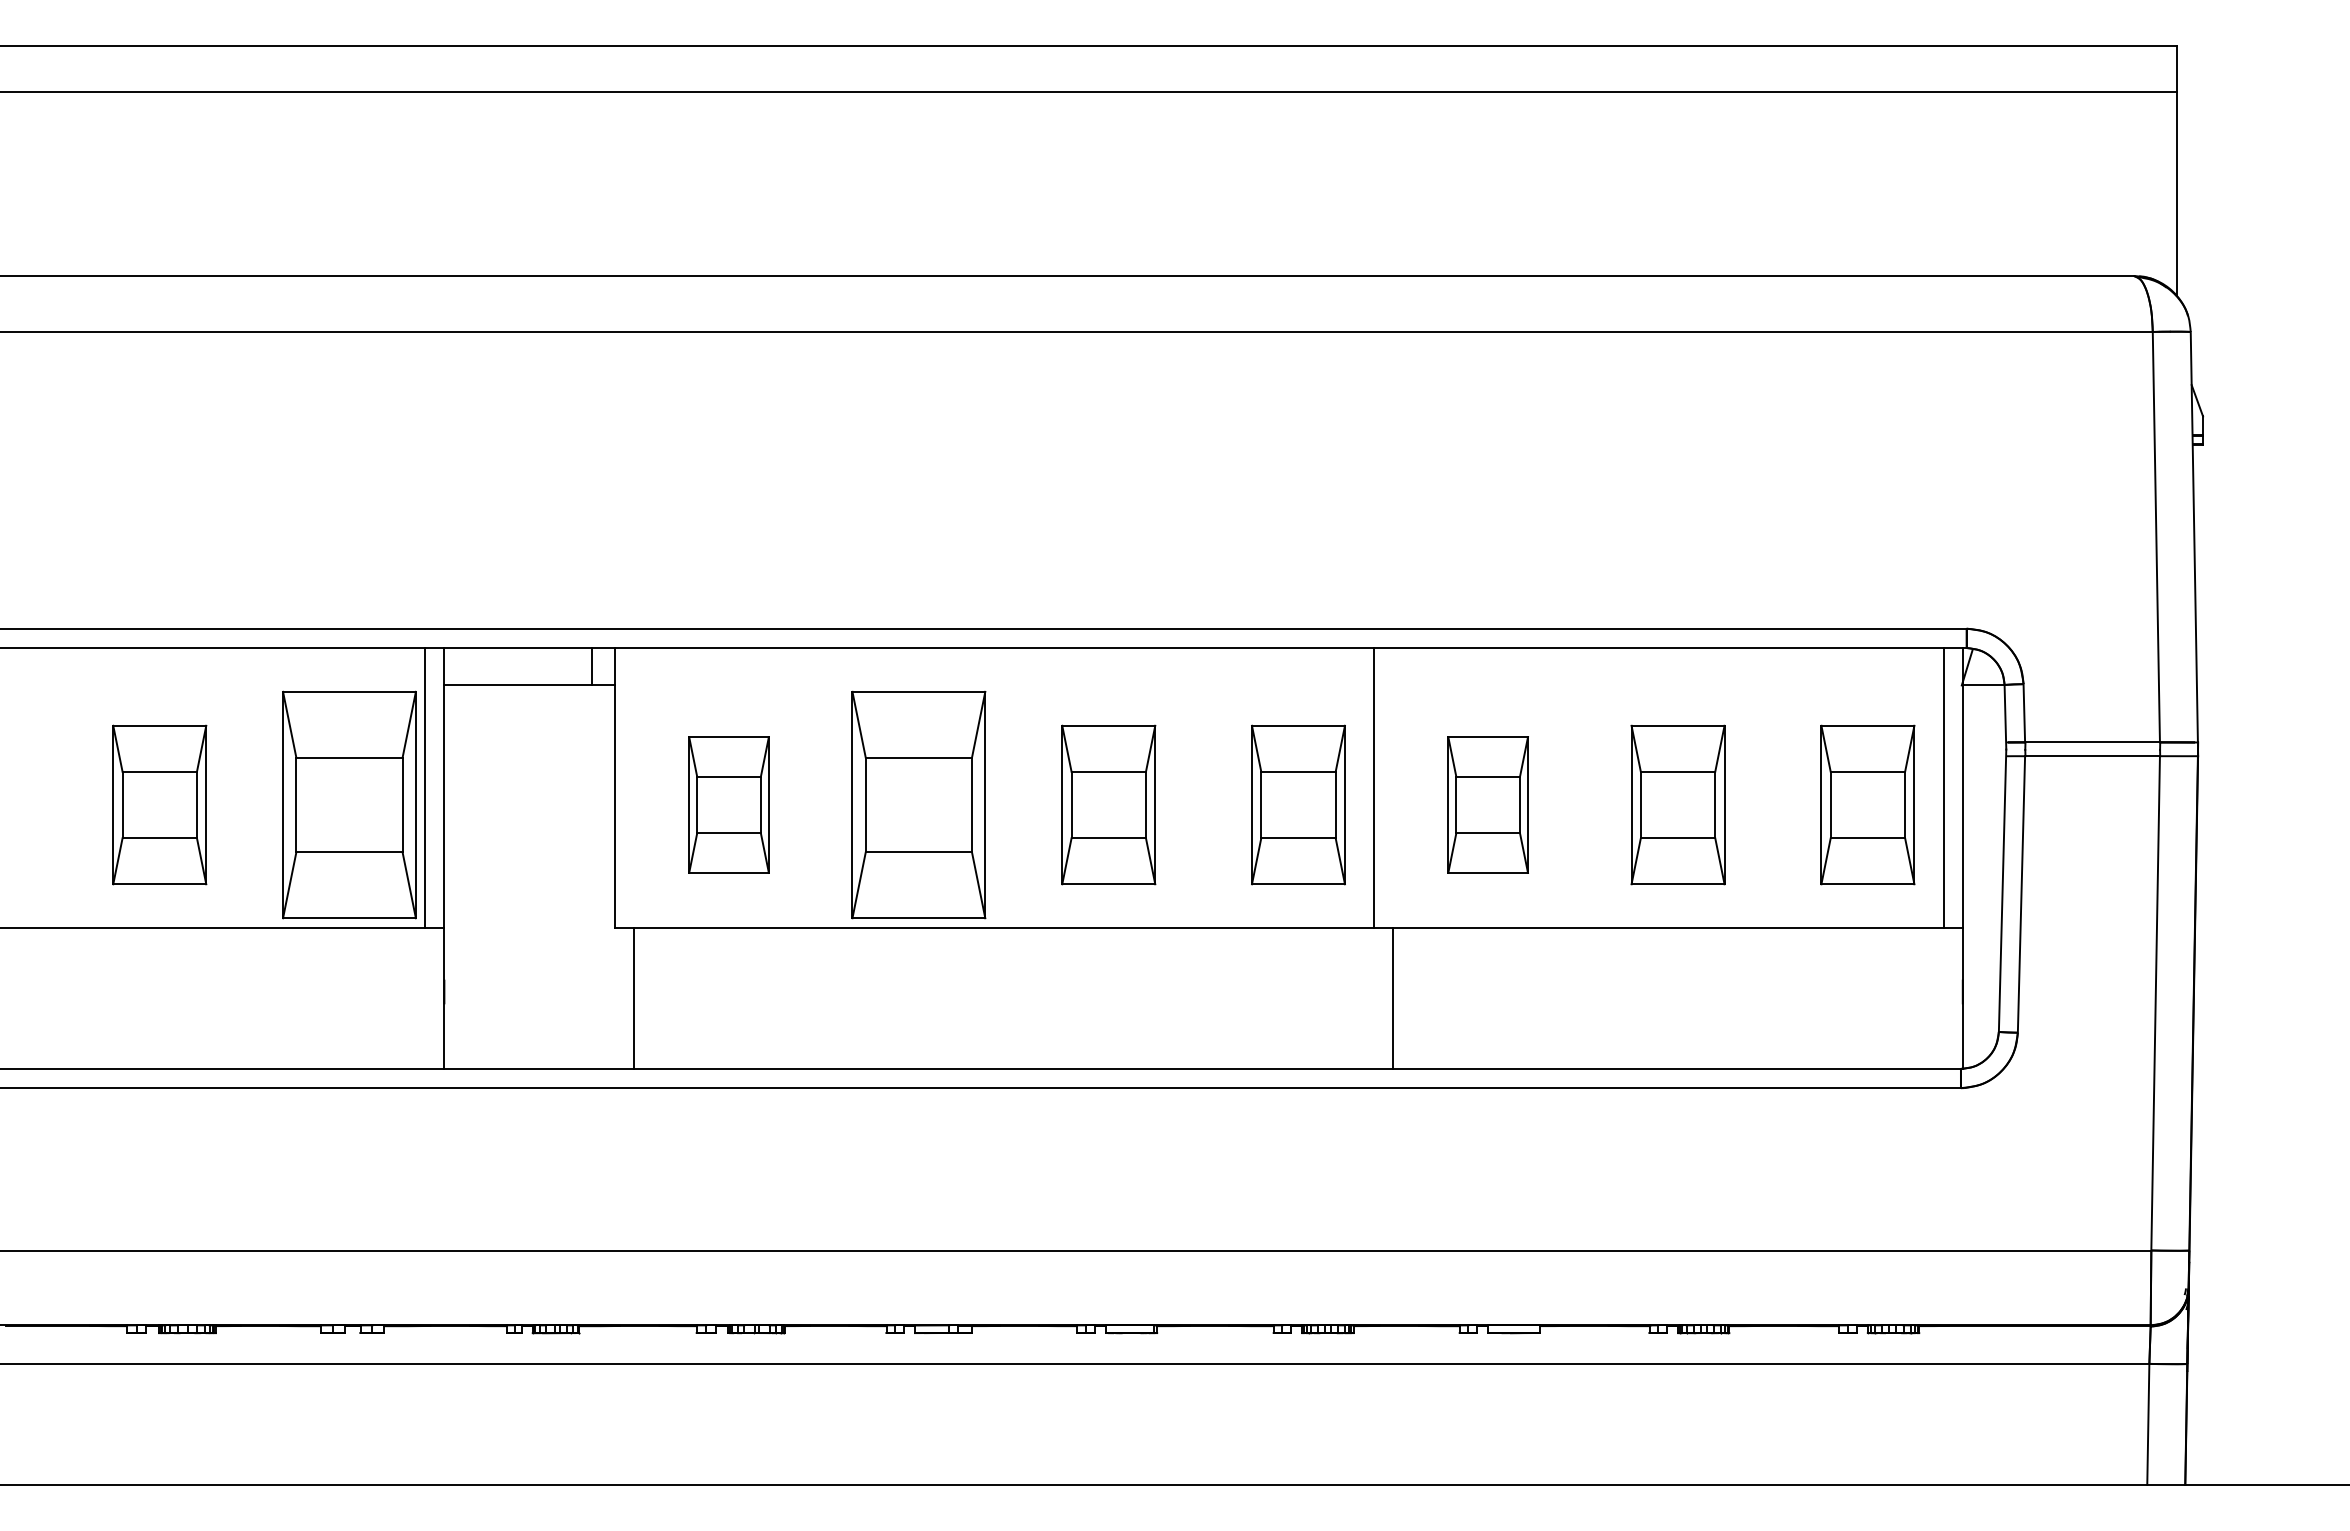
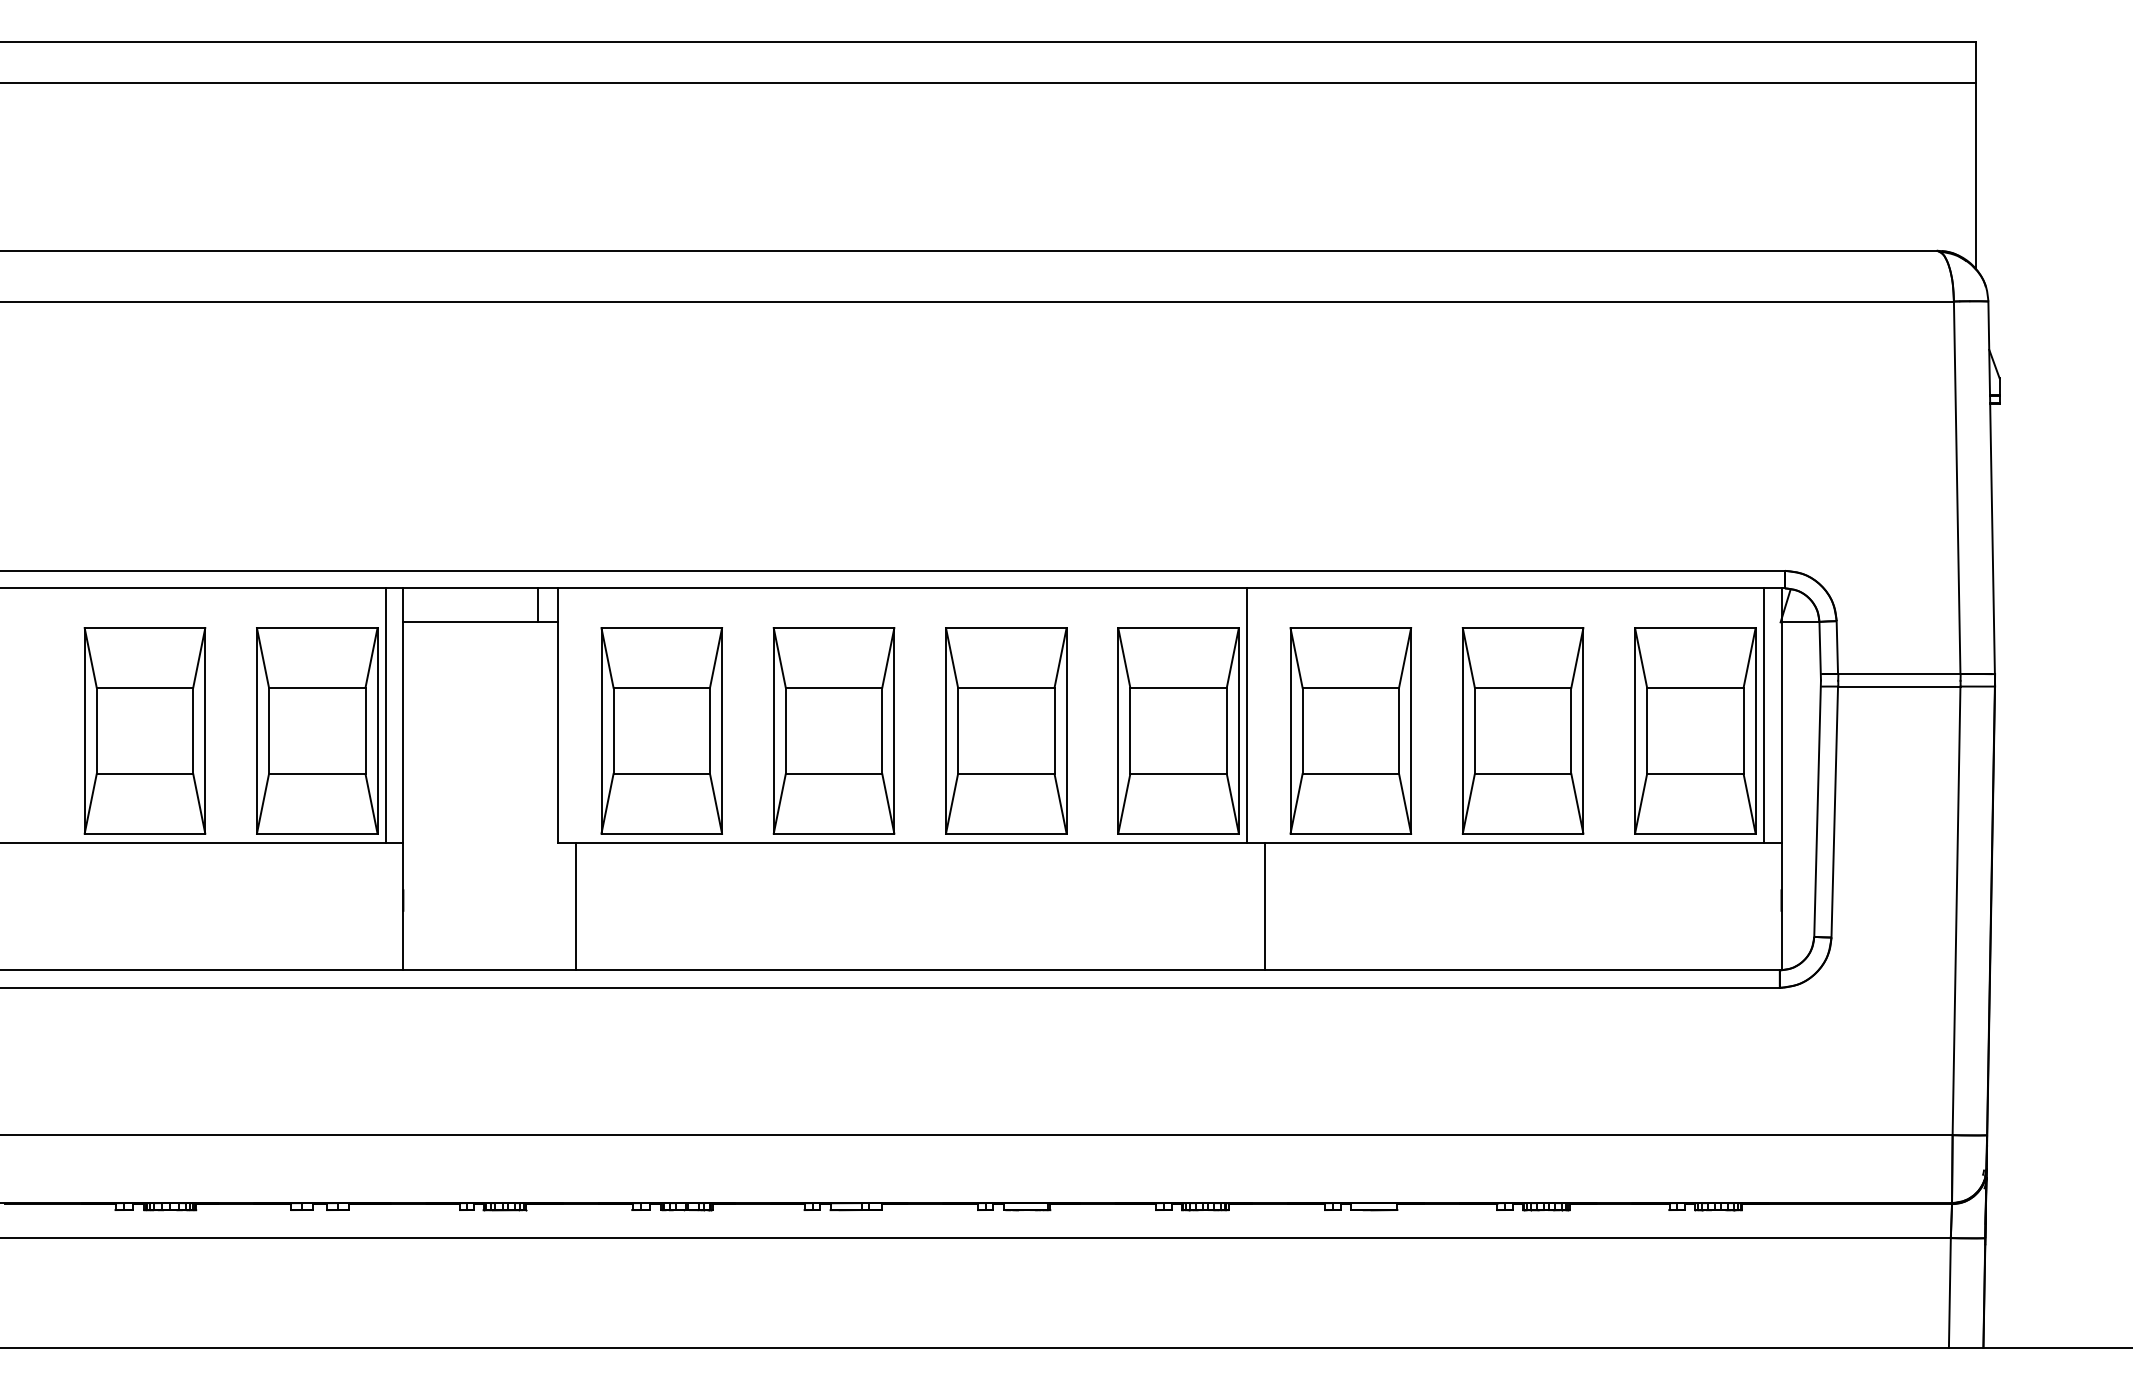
part: (159, 804) -> (144, 730), size x1.43
part: (728, 804) -> (661, 730), size x1.67
part: (1108, 804) -> (1006, 730), size x1.43
part: (1298, 804) -> (1178, 730), size x1.43
part: (1487, 804) -> (1350, 730), size x1.67
part: (1677, 804) -> (1522, 730), size x1.43
part: (1867, 804) -> (1695, 730), size x1.43

